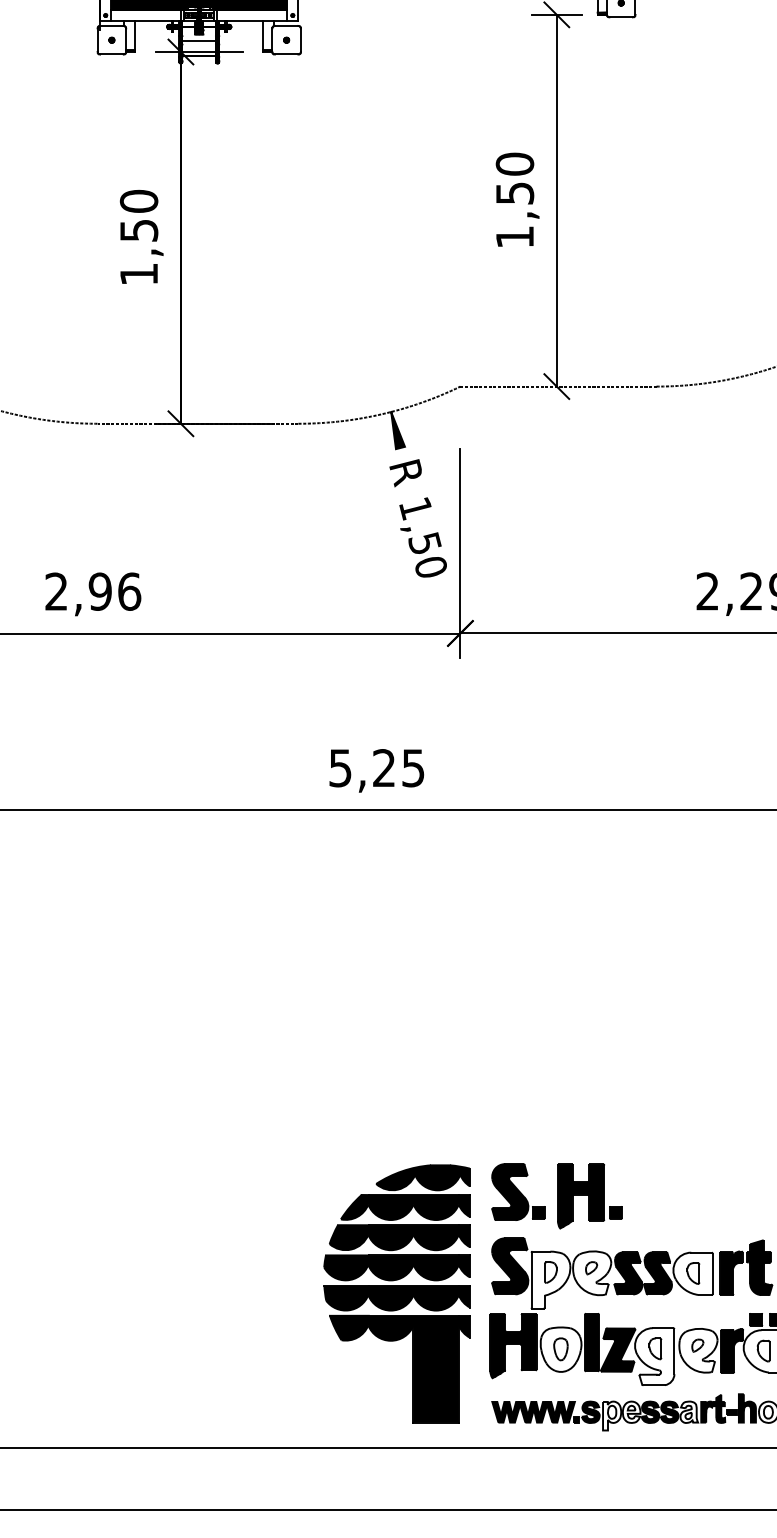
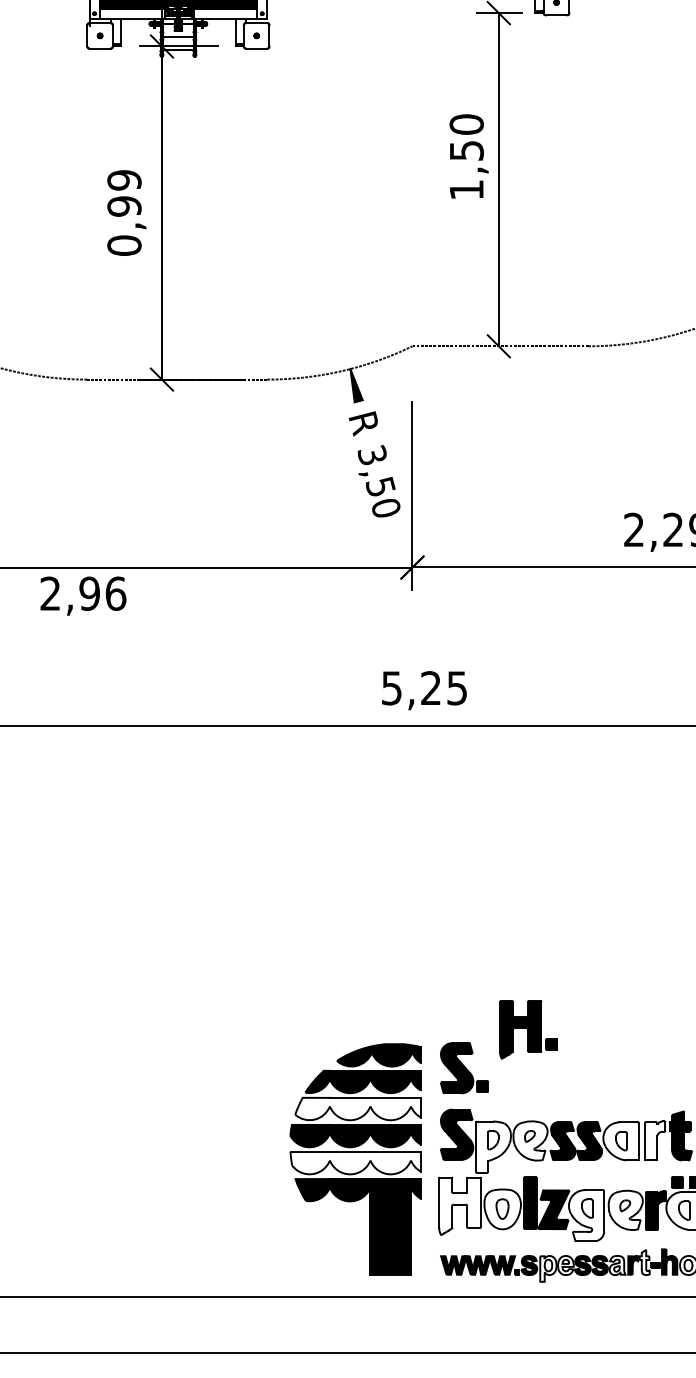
text: (517, 199) -> (468, 156), moved
text: (138, 237) -> (123, 212), 1,50 -> 0,99
text: (415, 508) -> (372, 455), 1,50 -> 3,50
text: (93, 594) -> (83, 596), moved
text: (376, 770) -> (424, 690), moved
part: (589, 1196) -> (528, 1030), moved
fill: (399, 1237) -> (357, 1108), removed
fill: (731, 1273) -> (655, 1141), removed
fill: (396, 1297) -> (355, 1162), removed
fill: (513, 1346) -> (460, 1206), removed
fill: (719, 1408) -> (644, 1262), removed

